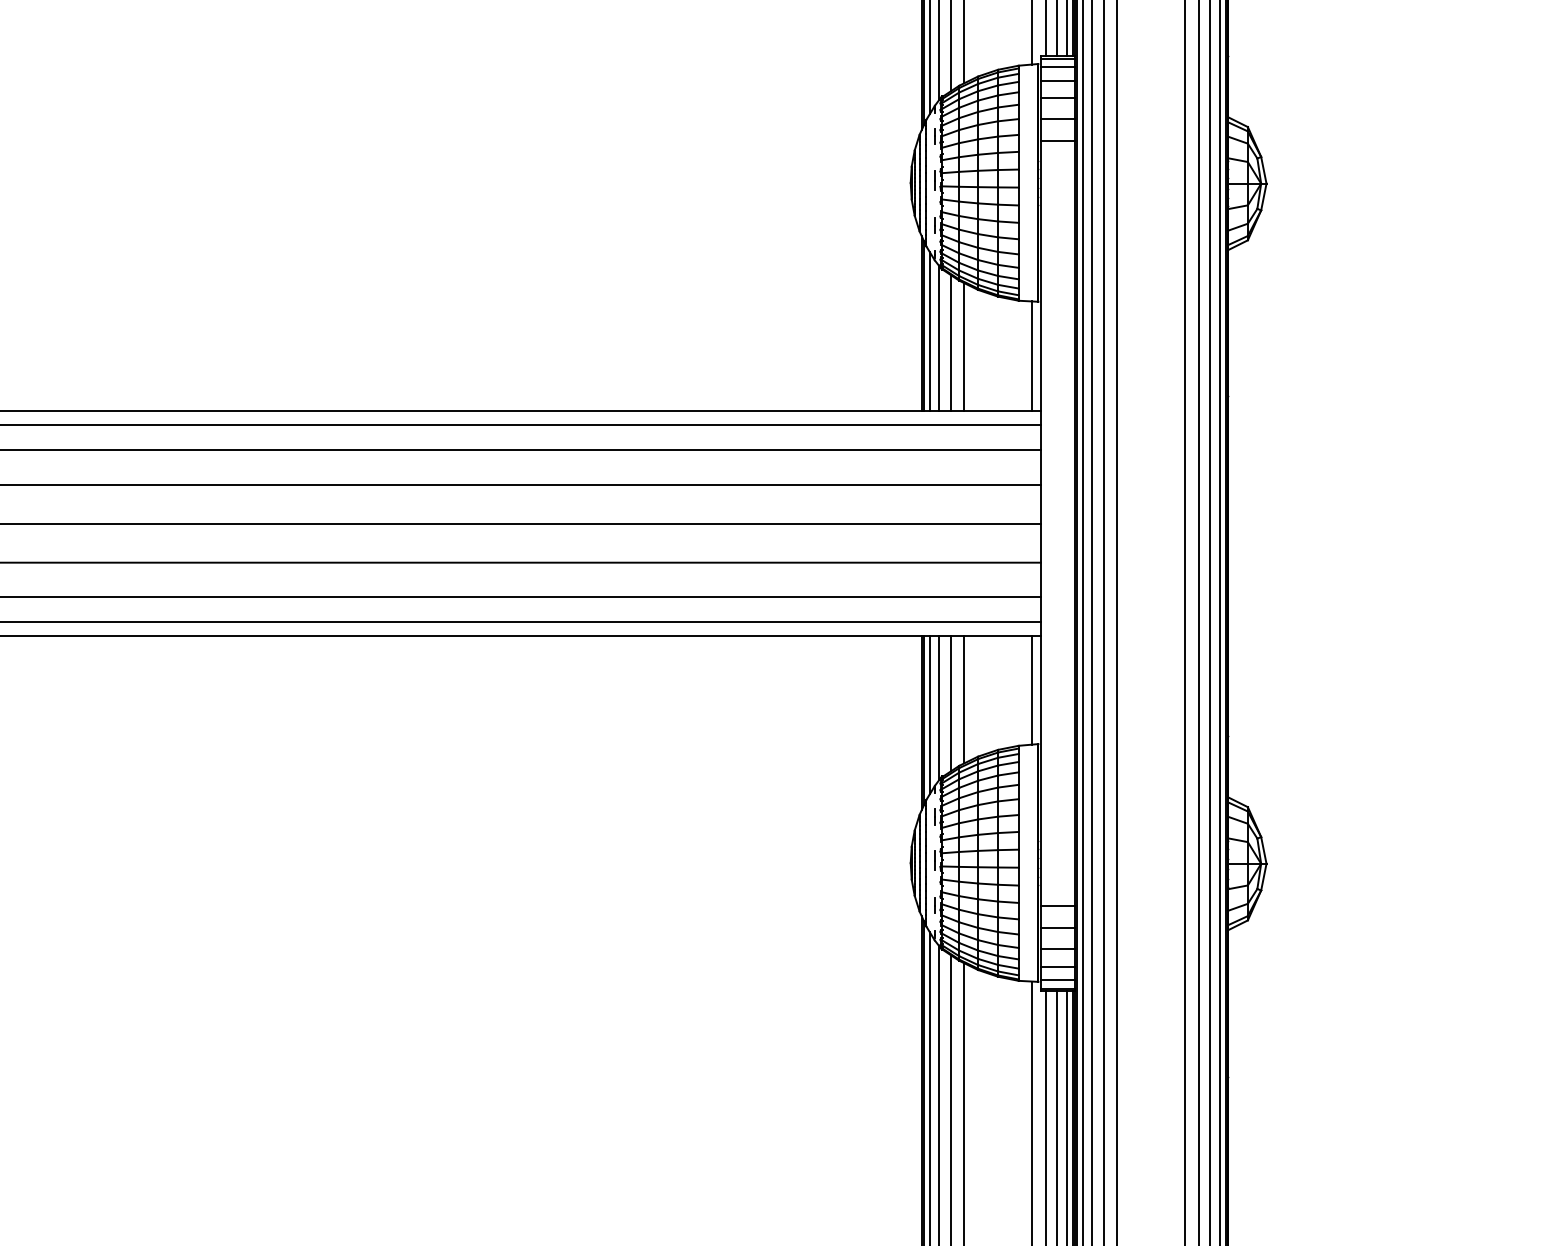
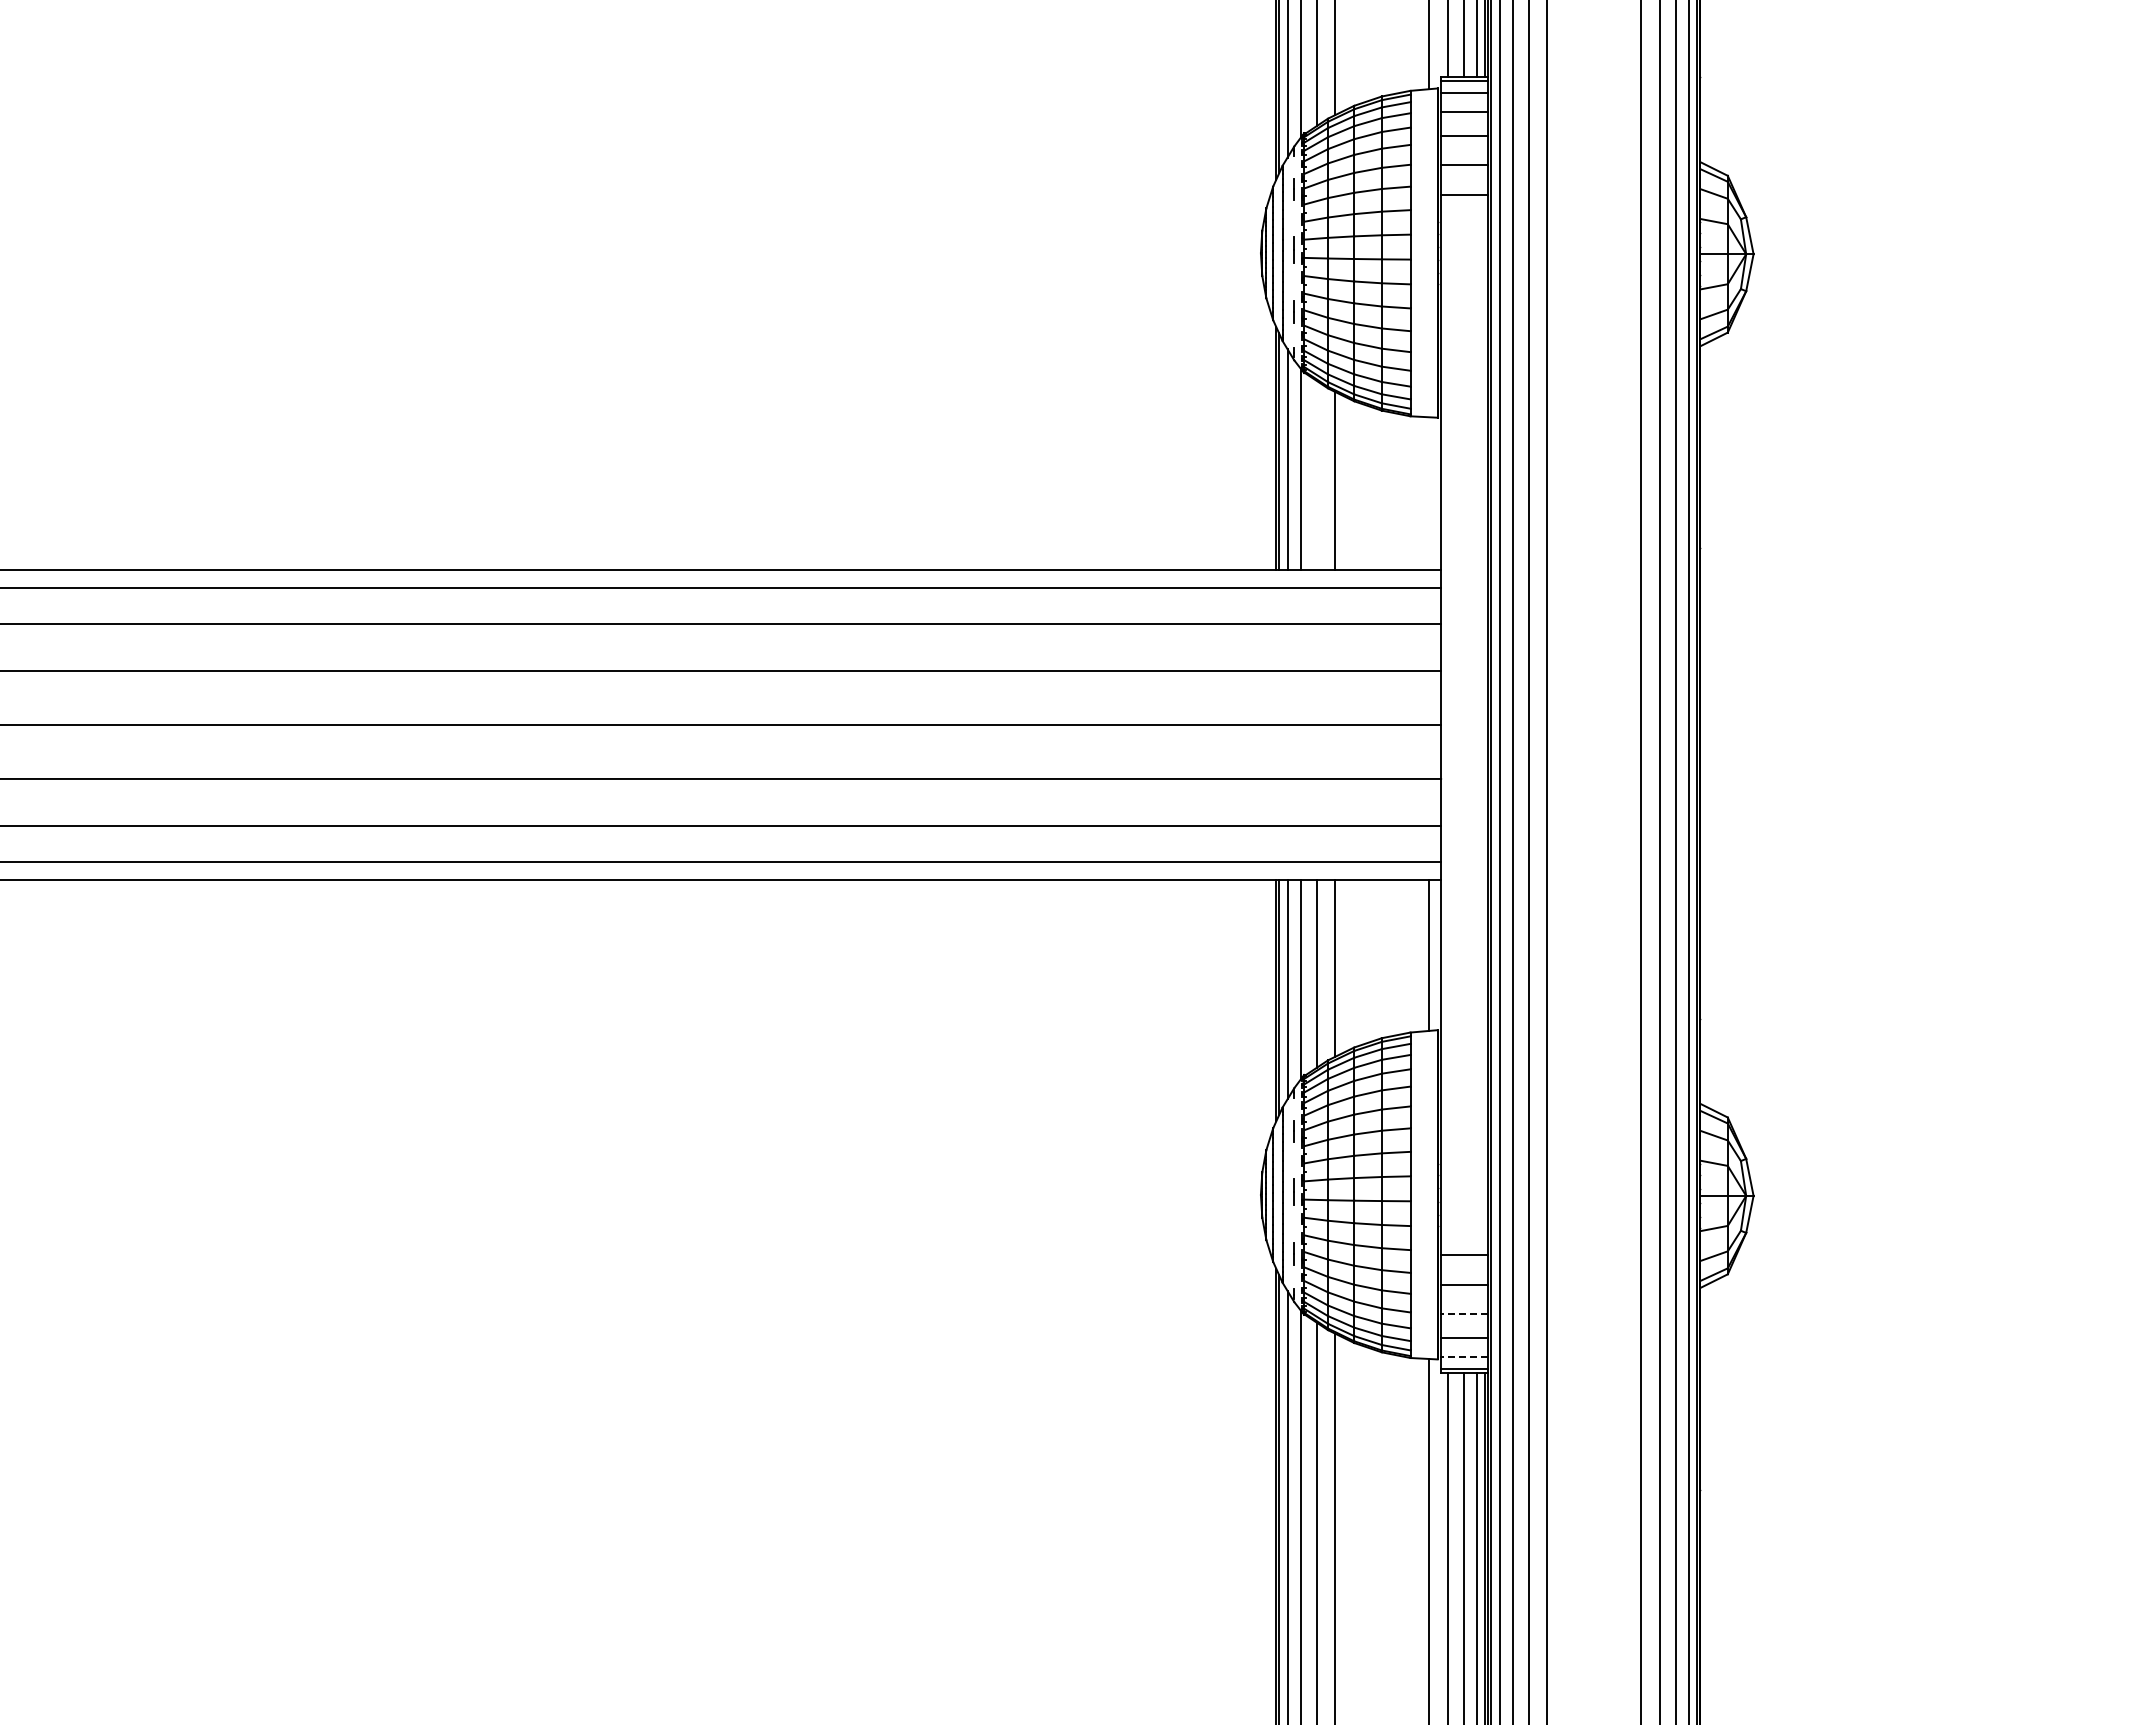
line: (950, 343) -> (1316, 475), removed
line: (1032, 356) -> (1429, 493), removed
line: (1057, 948) -> (1464, 1313), solid -> dashed
line: (1057, 979) -> (1464, 1356), solid -> dashed

